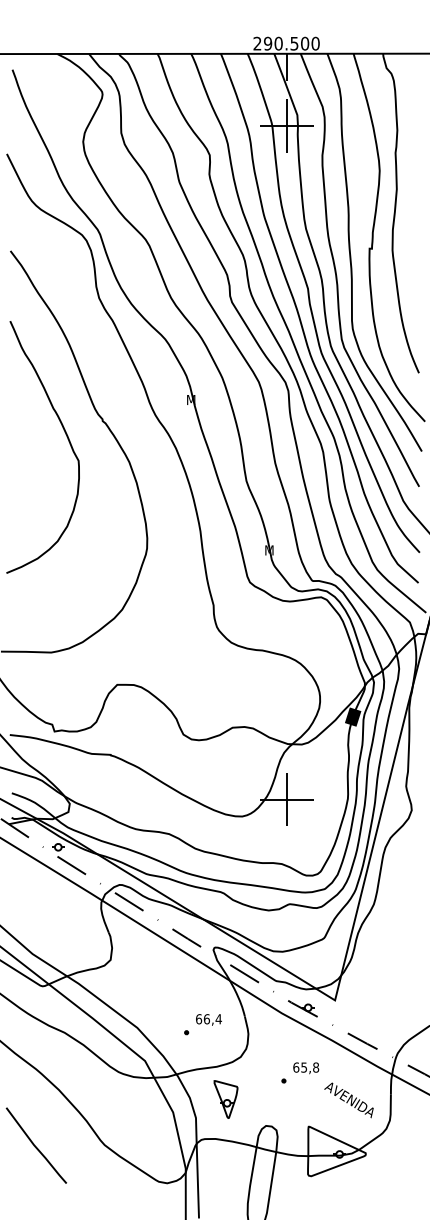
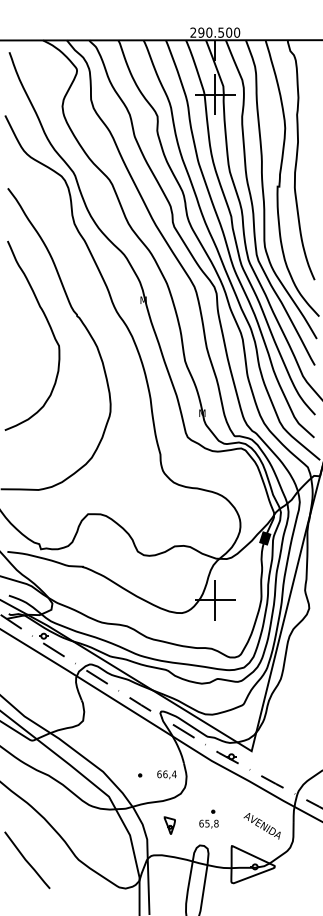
text: (208, 1019) -> (166, 774), moved
text: (305, 1067) -> (208, 823), moved
part: (225, 1099) -> (169, 825), size x0.6

